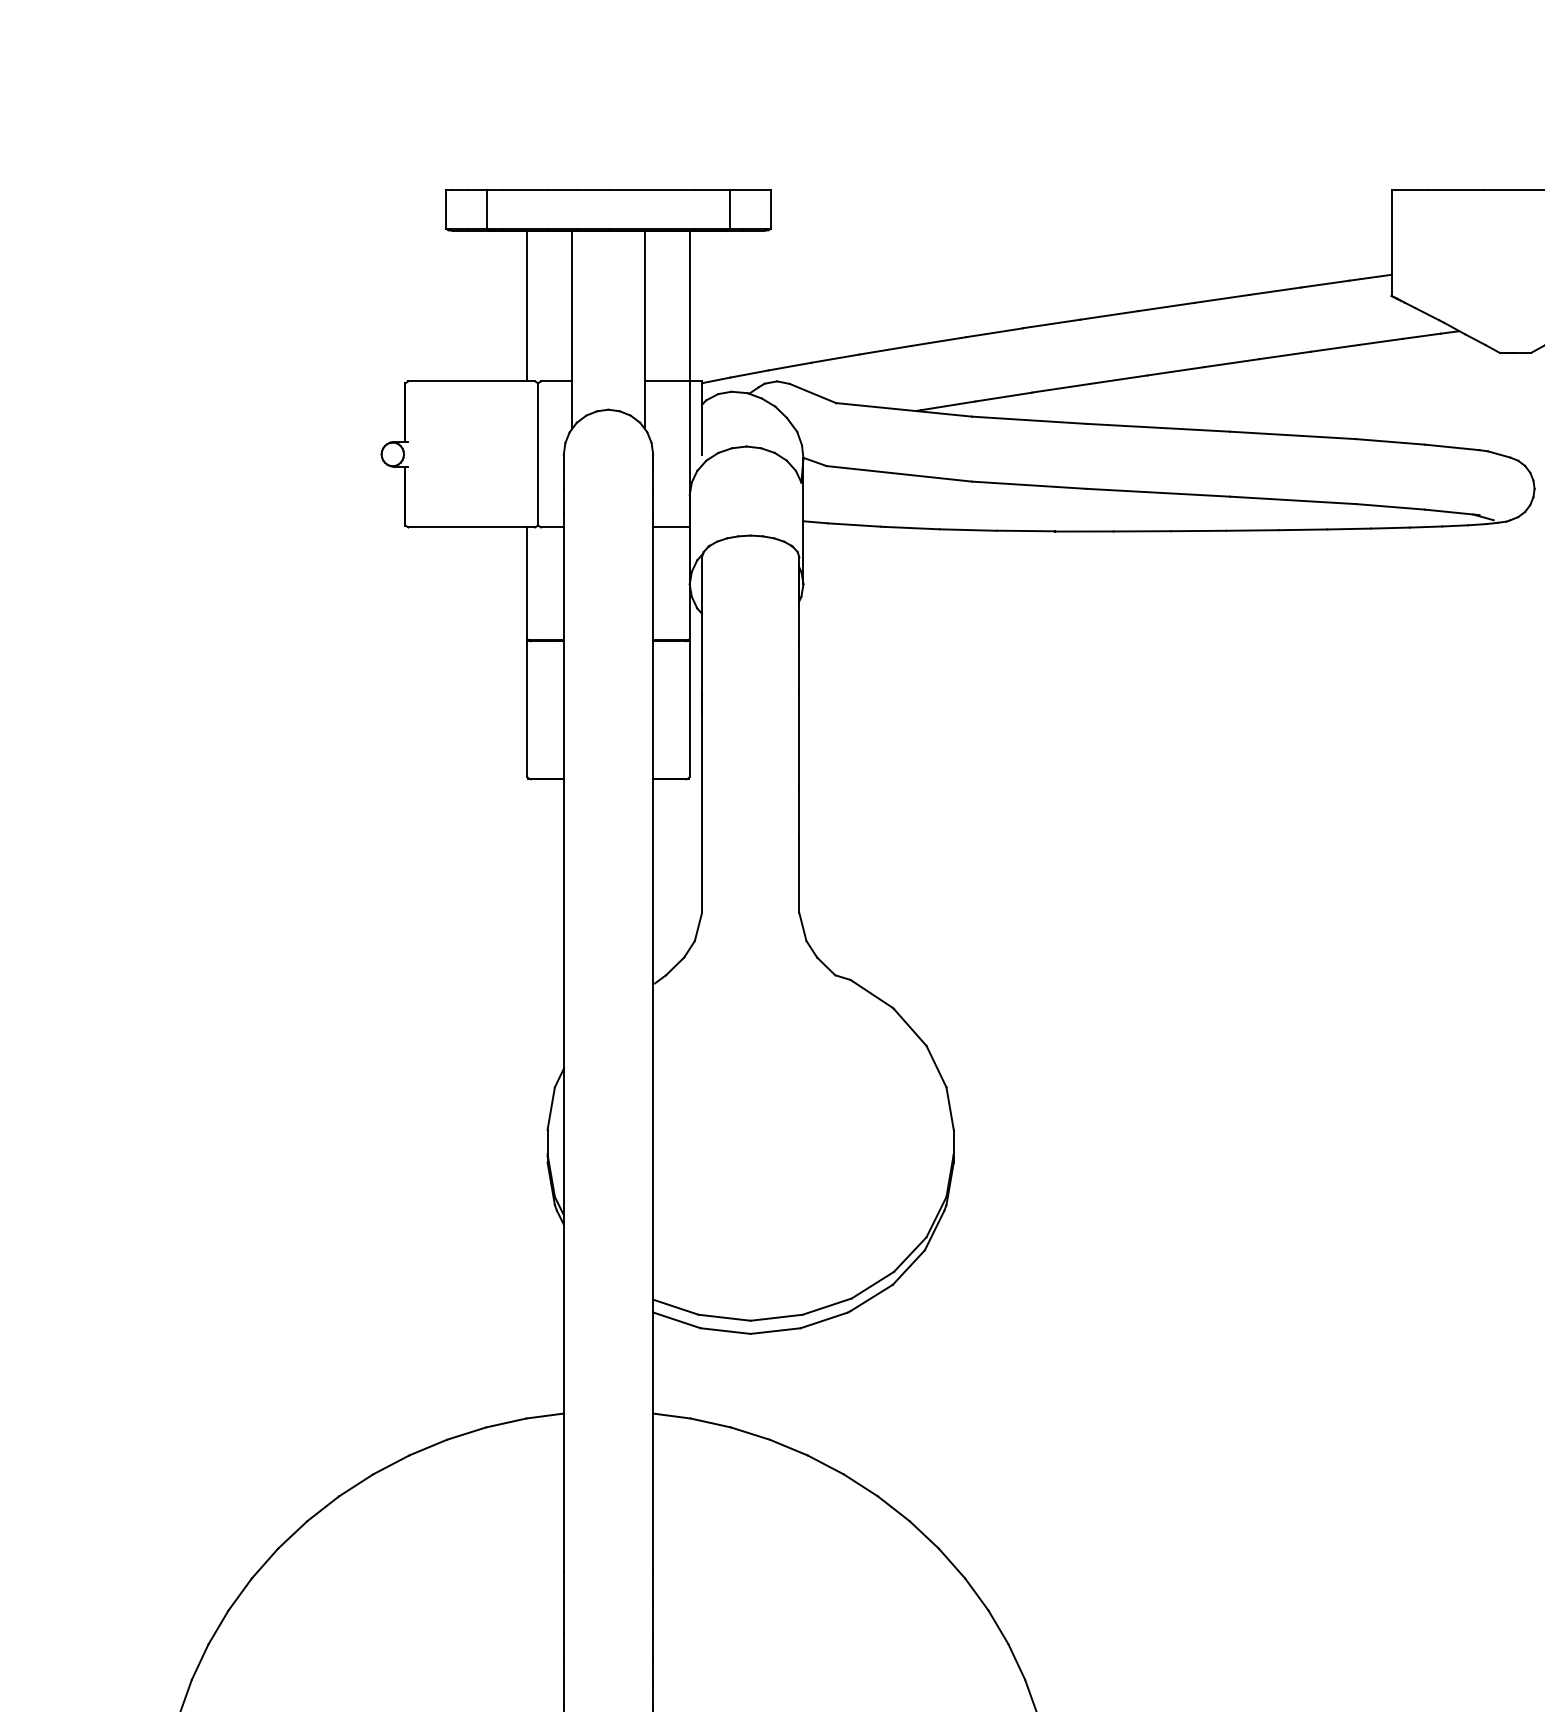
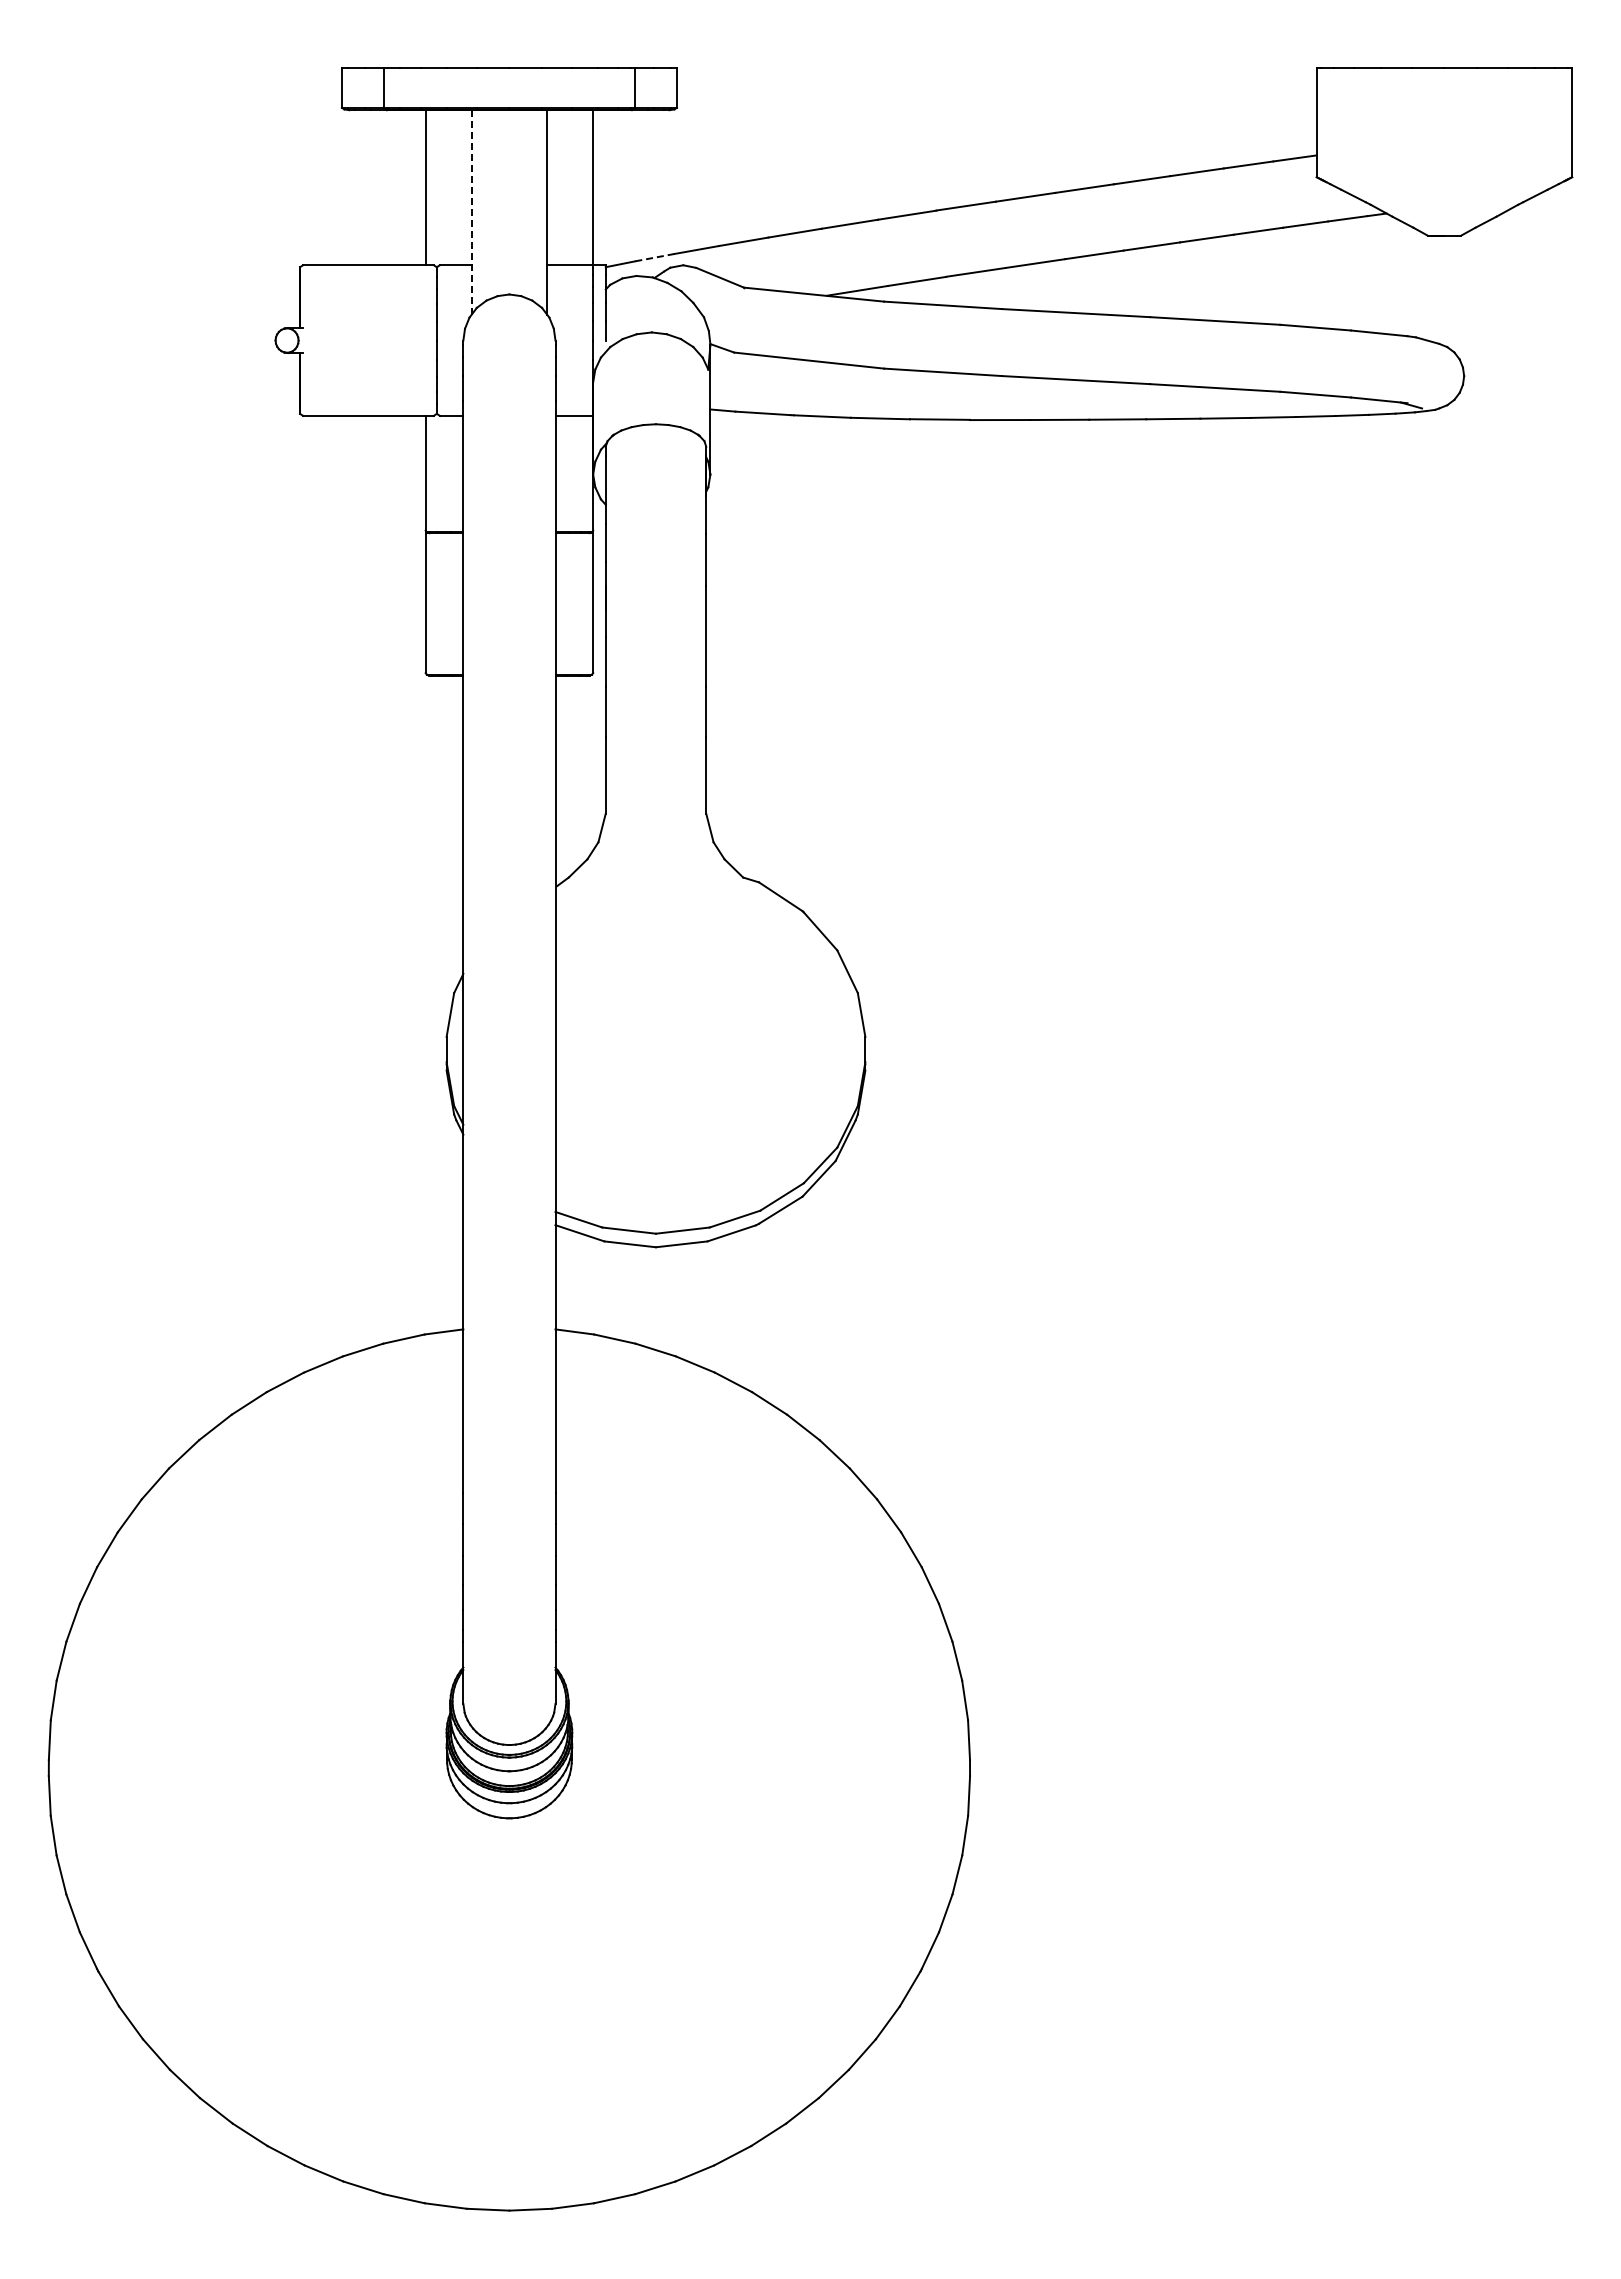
line: (571, 329) -> (471, 211), solid -> dashed
line: (749, 373) -> (654, 257), solid -> dashed

